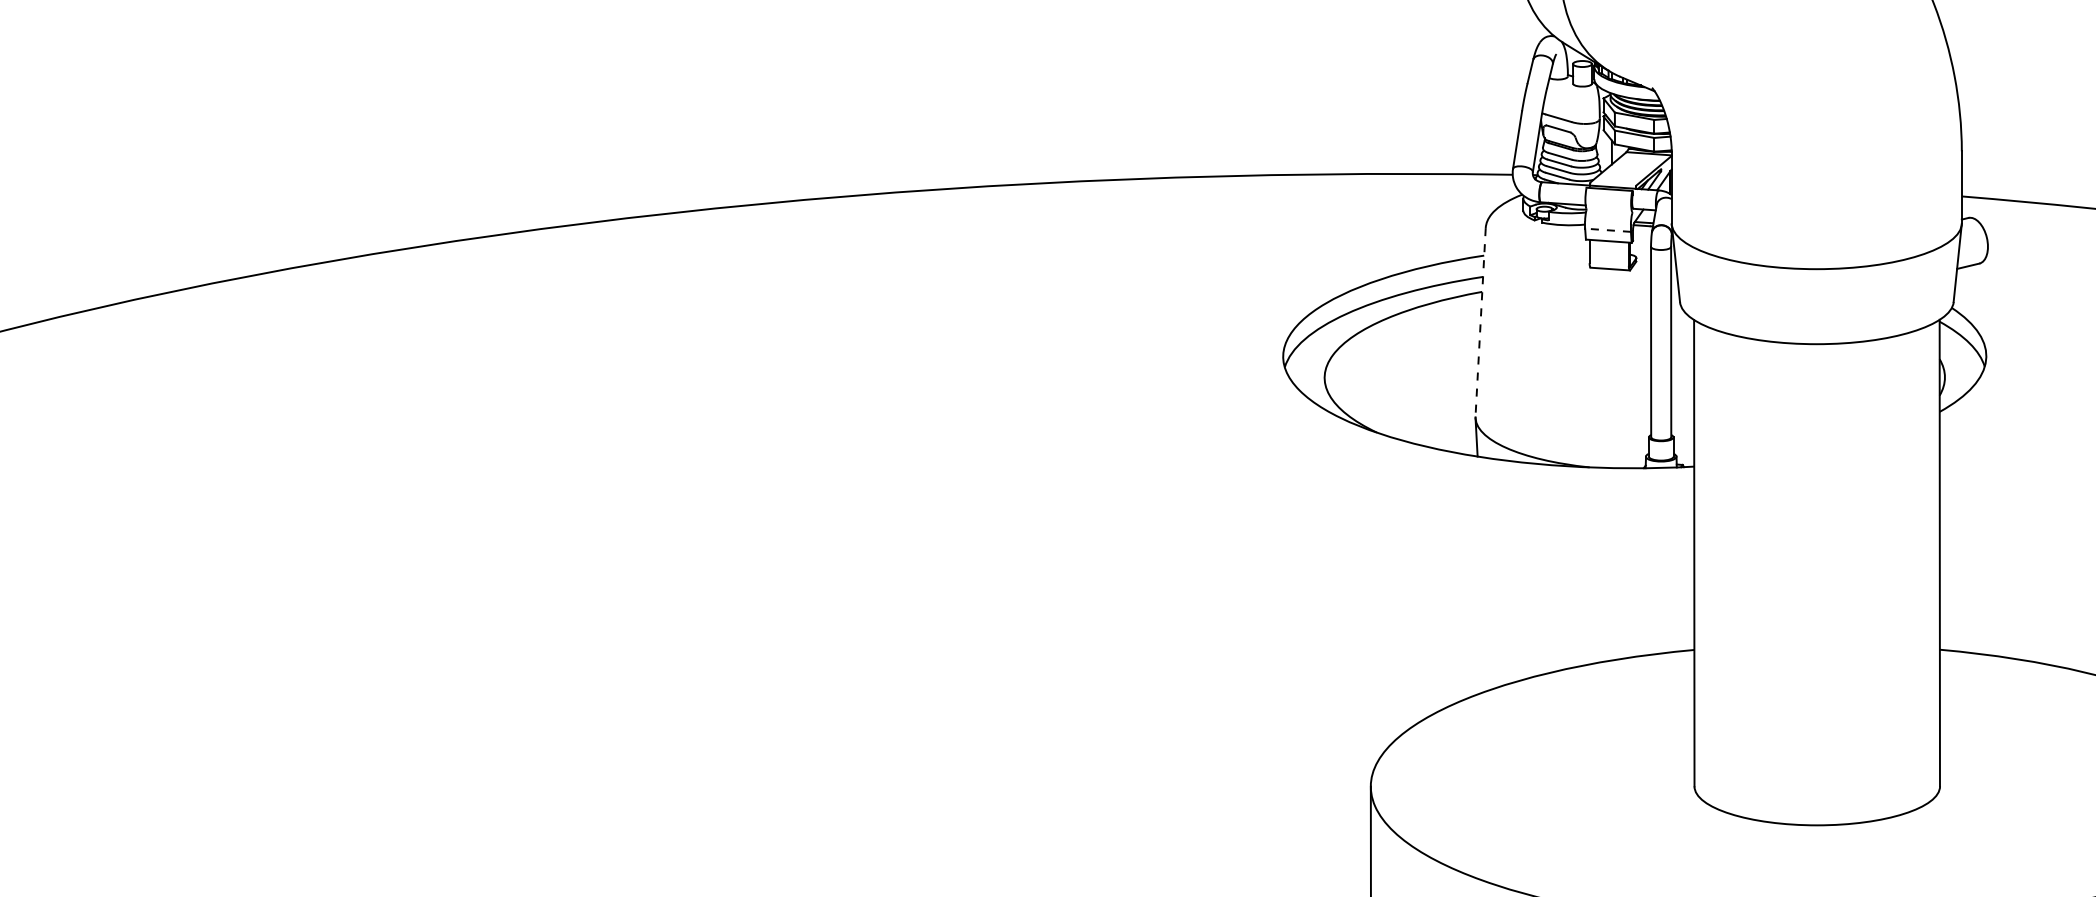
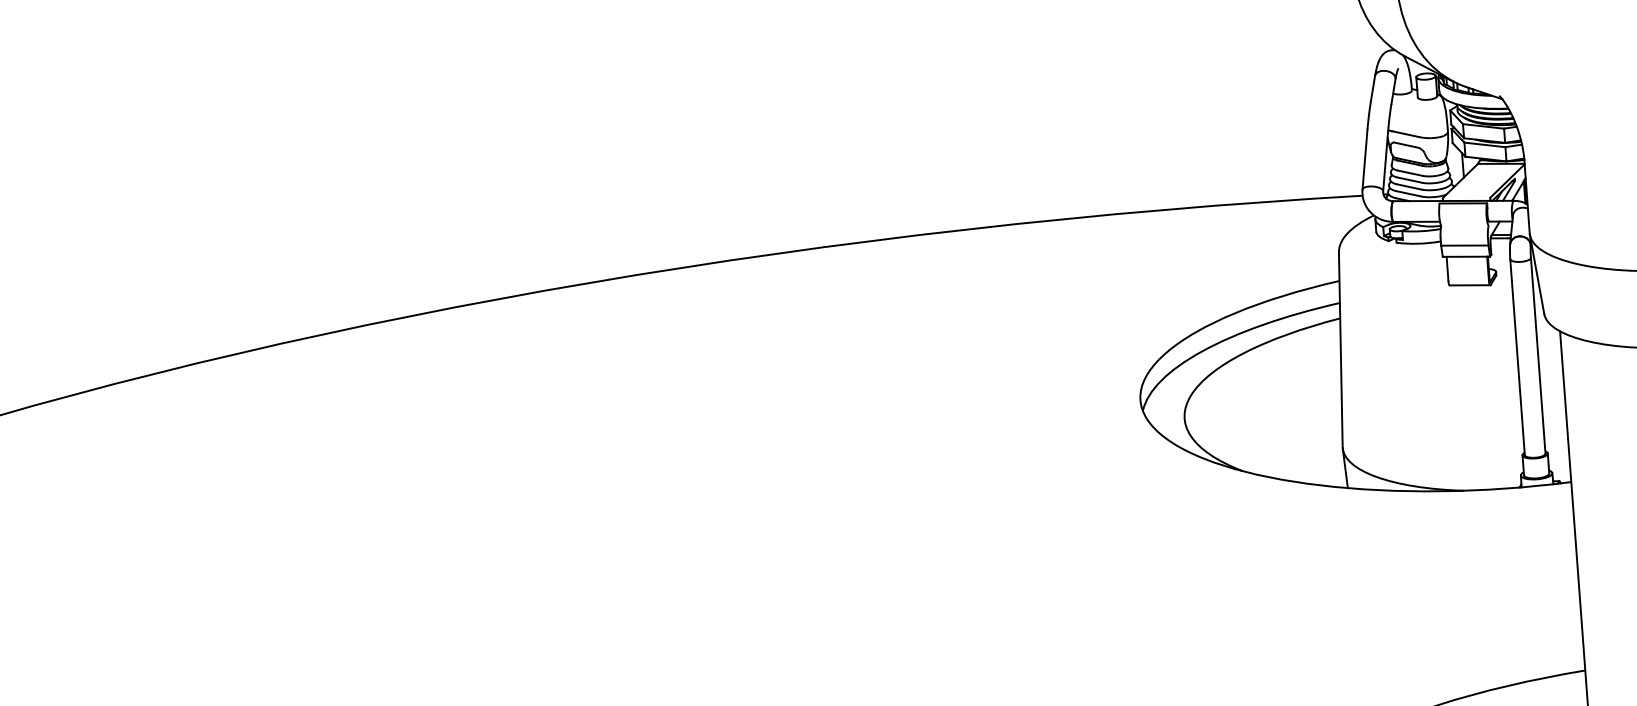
line: (1608, 230) -> (1465, 245), dashed -> solid
line: (1480, 322) -> (1340, 350), dashed -> solid

